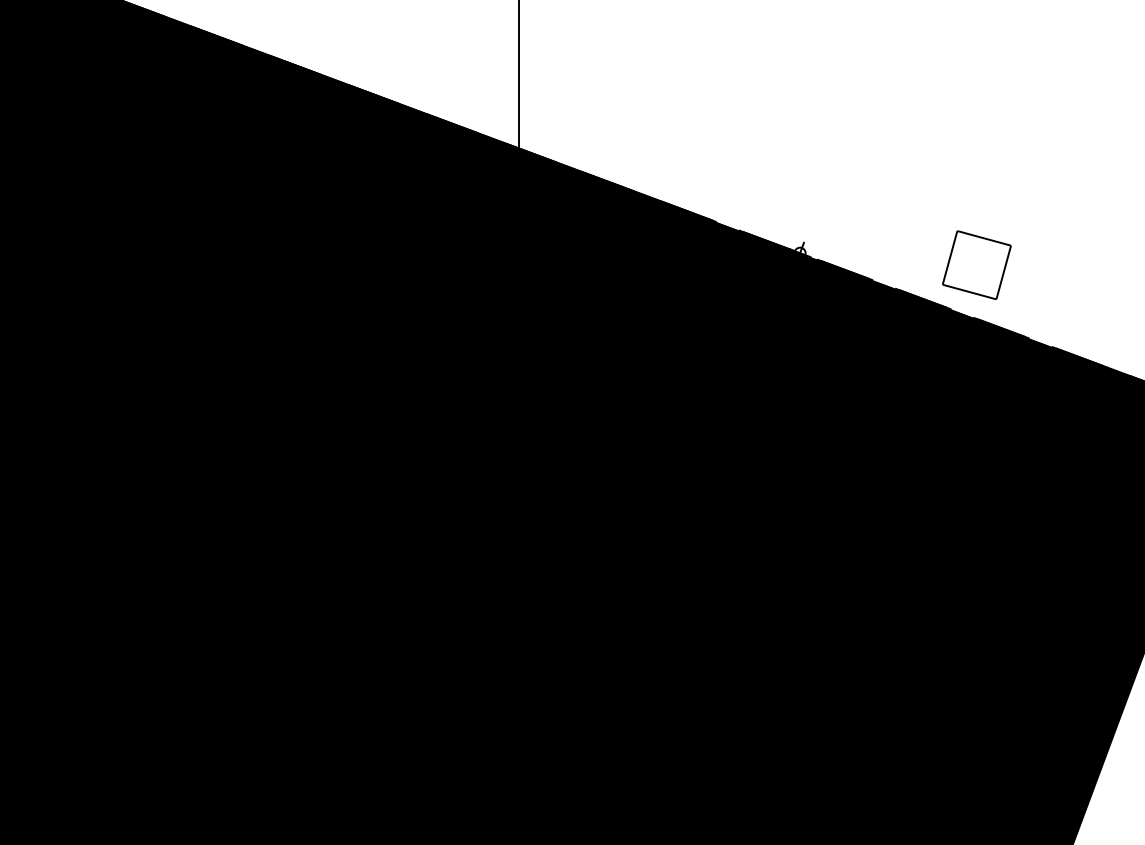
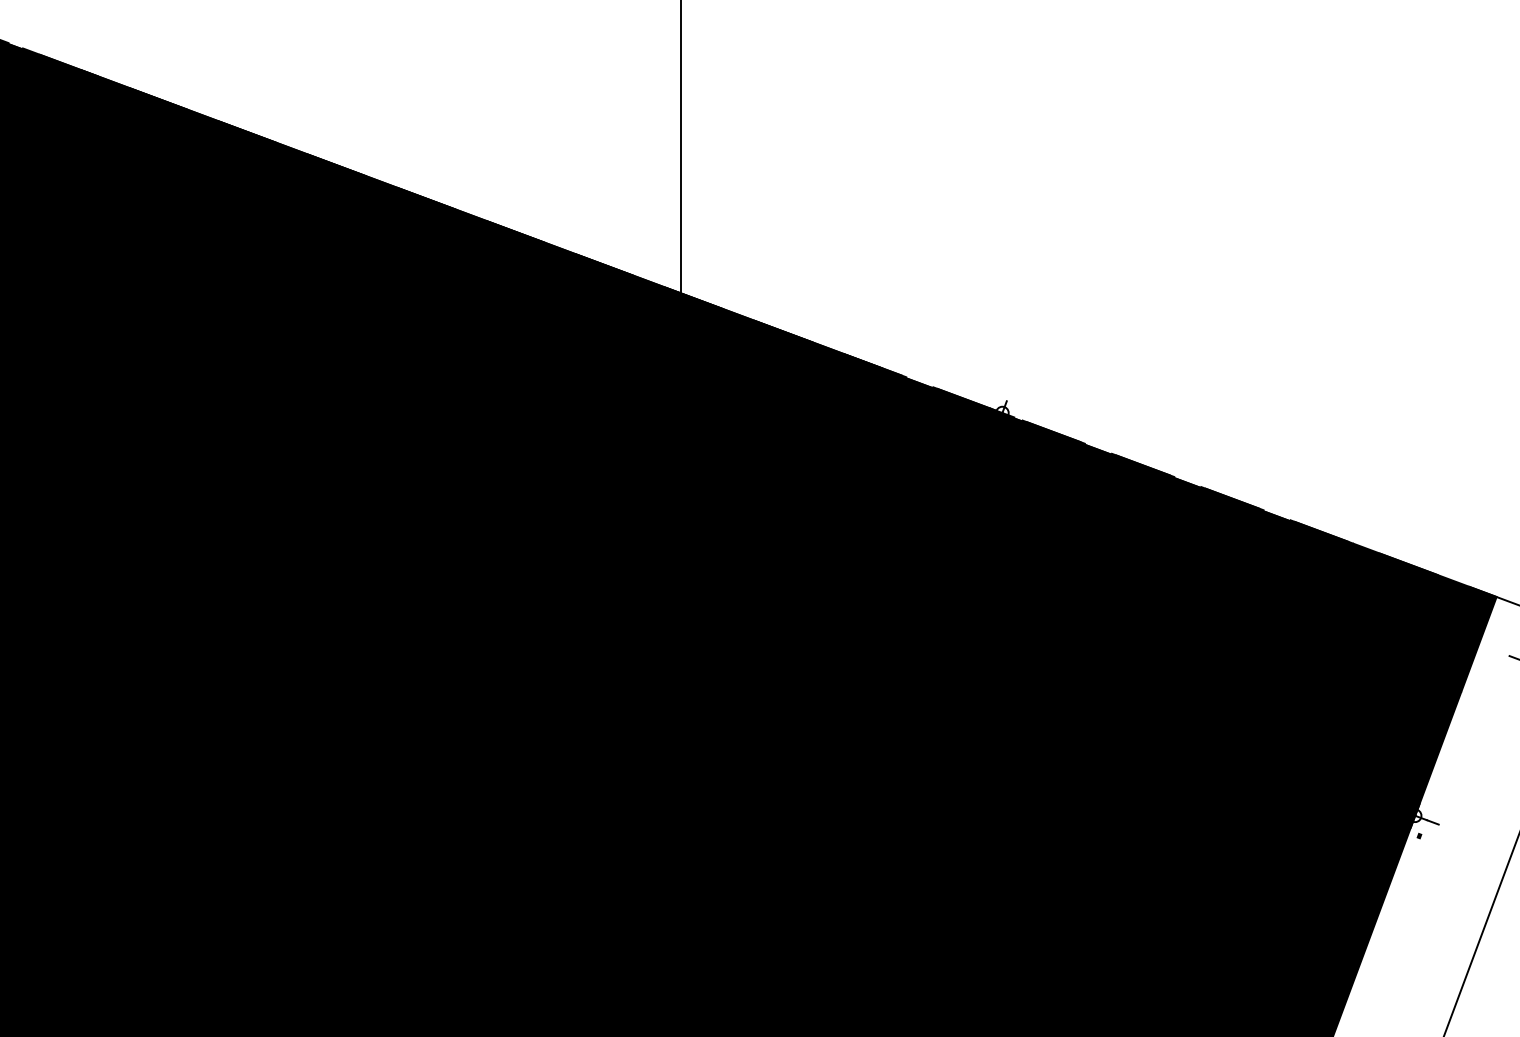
part: (976, 264) -> (1203, 426), removed

